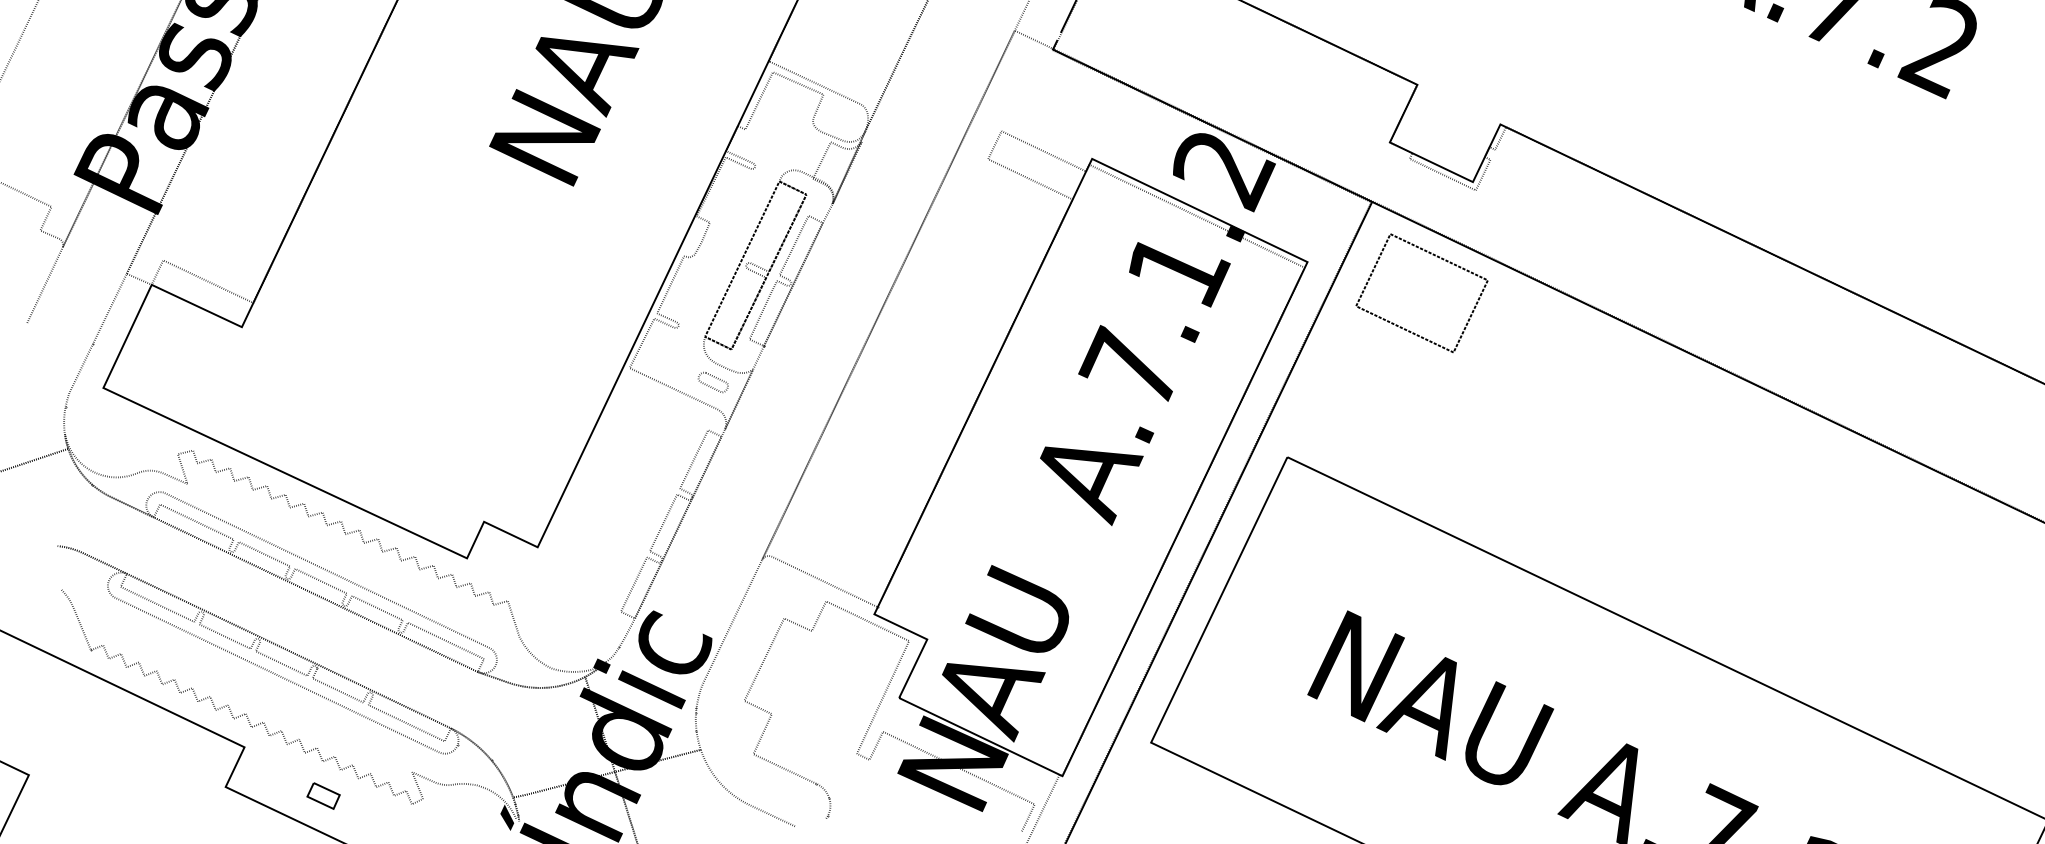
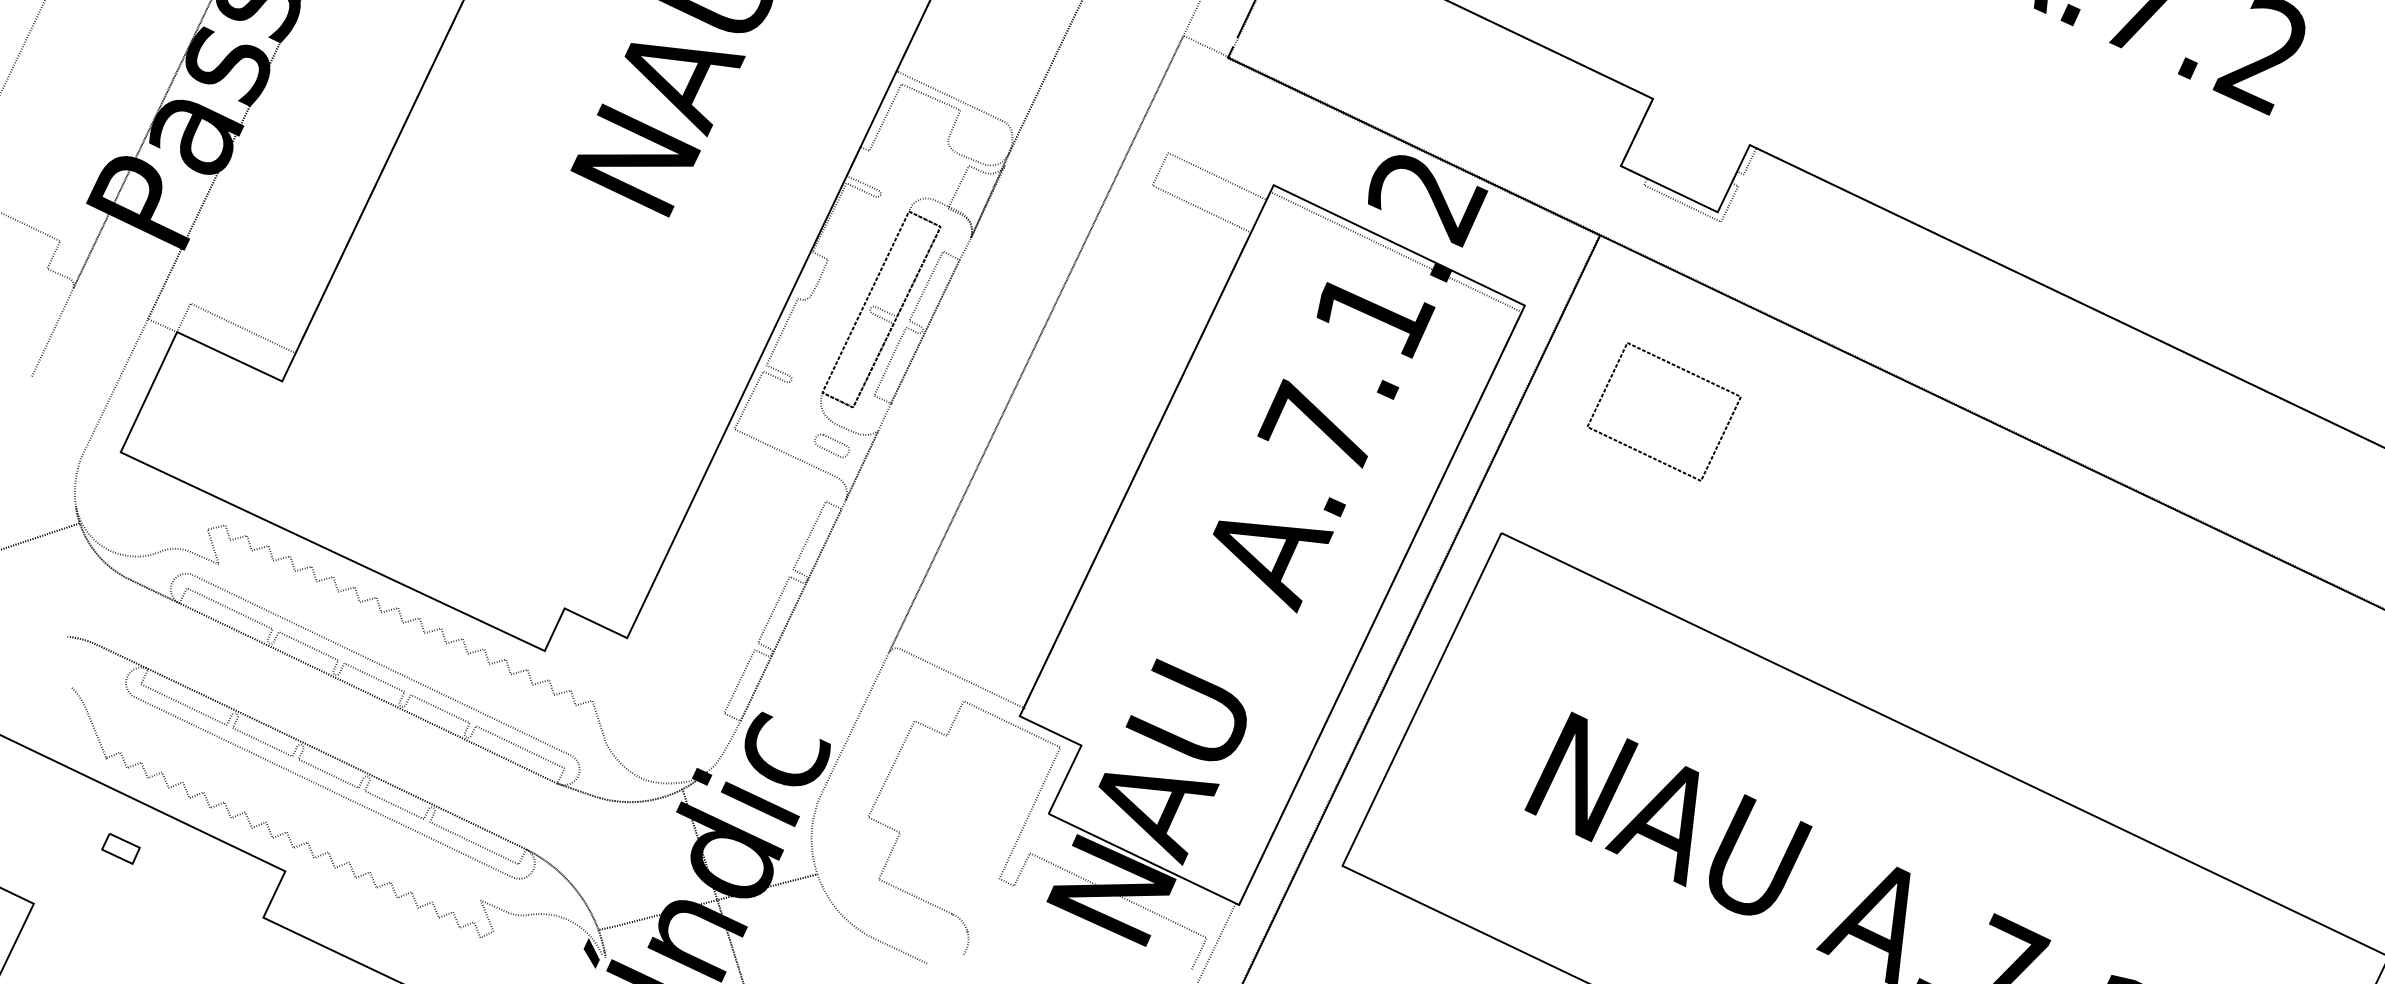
part: (1434, 256) -> (1678, 368), moved
part: (323, 795) -> (120, 848), moved

